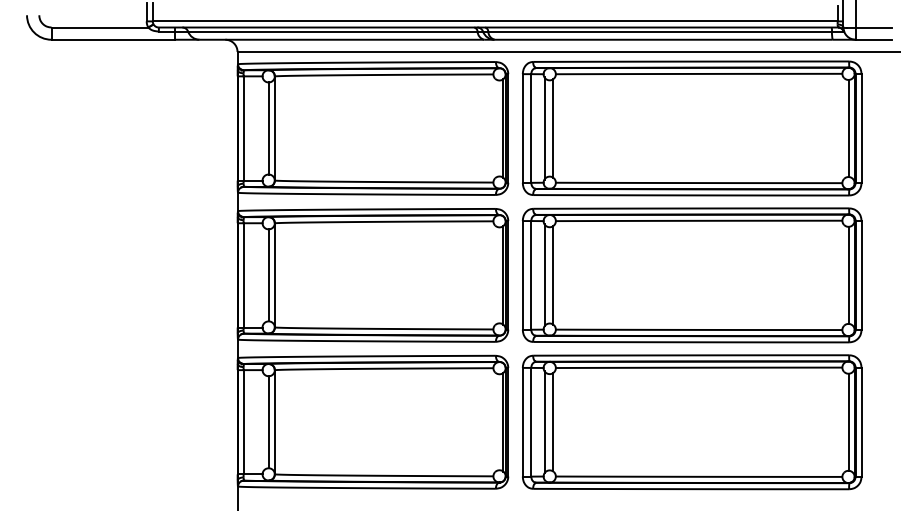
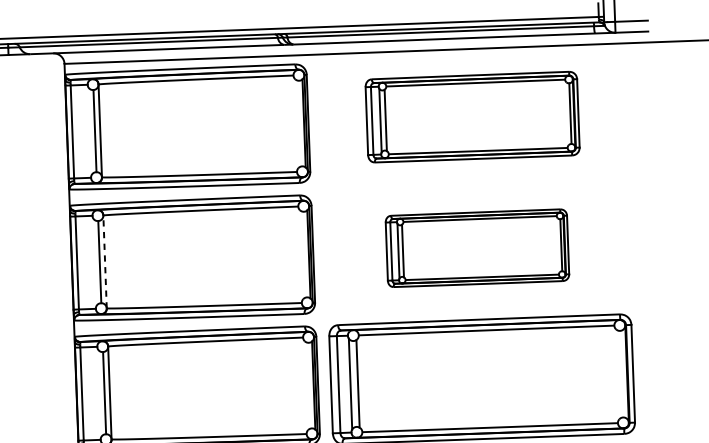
part: (692, 128) -> (472, 117), size x0.7
line: (274, 274) -> (104, 261), solid -> dashed
part: (692, 275) -> (477, 248), size x0.6
line: (848, 421) -> (621, 373), removed

